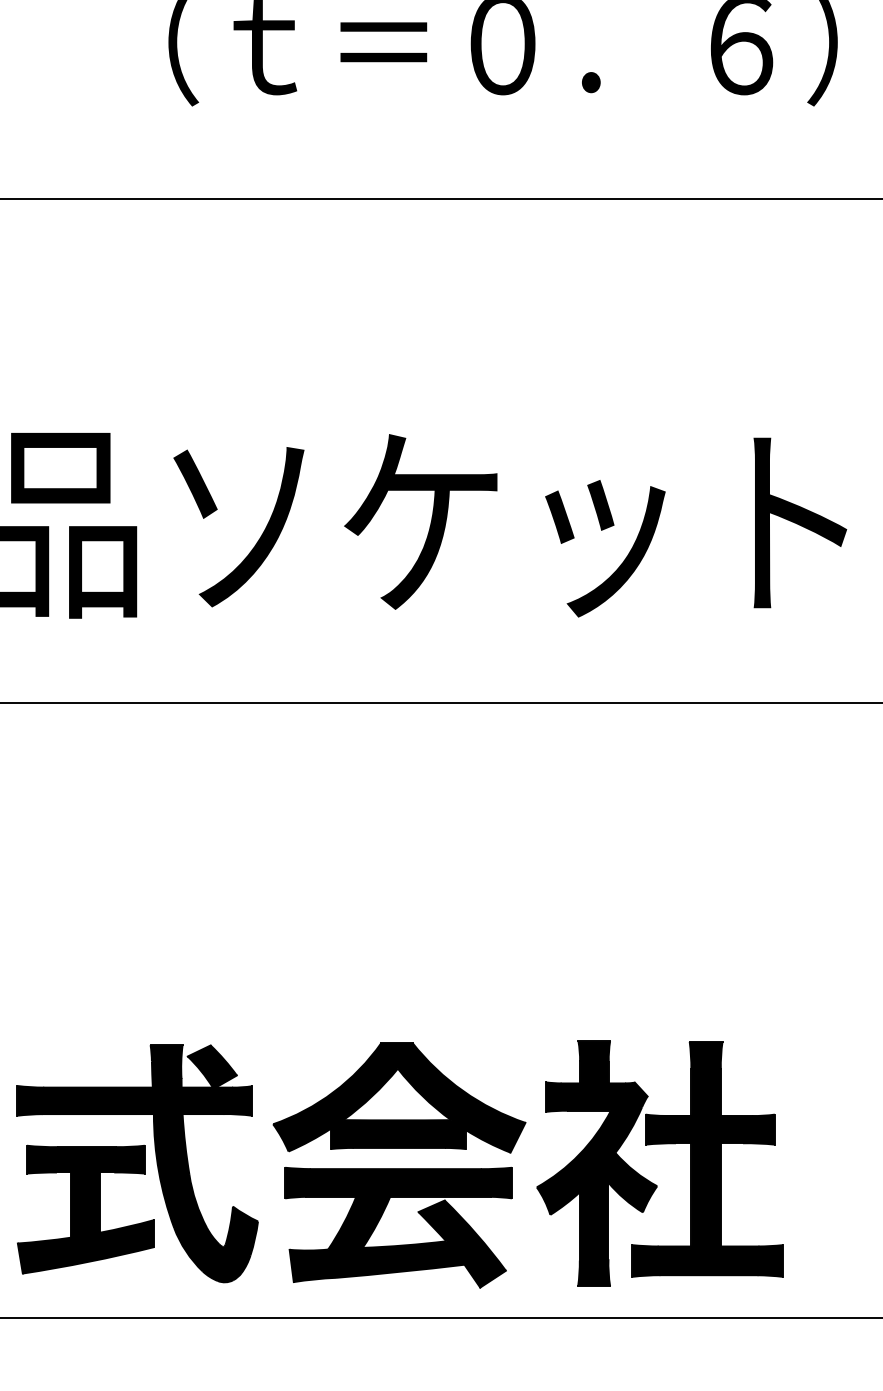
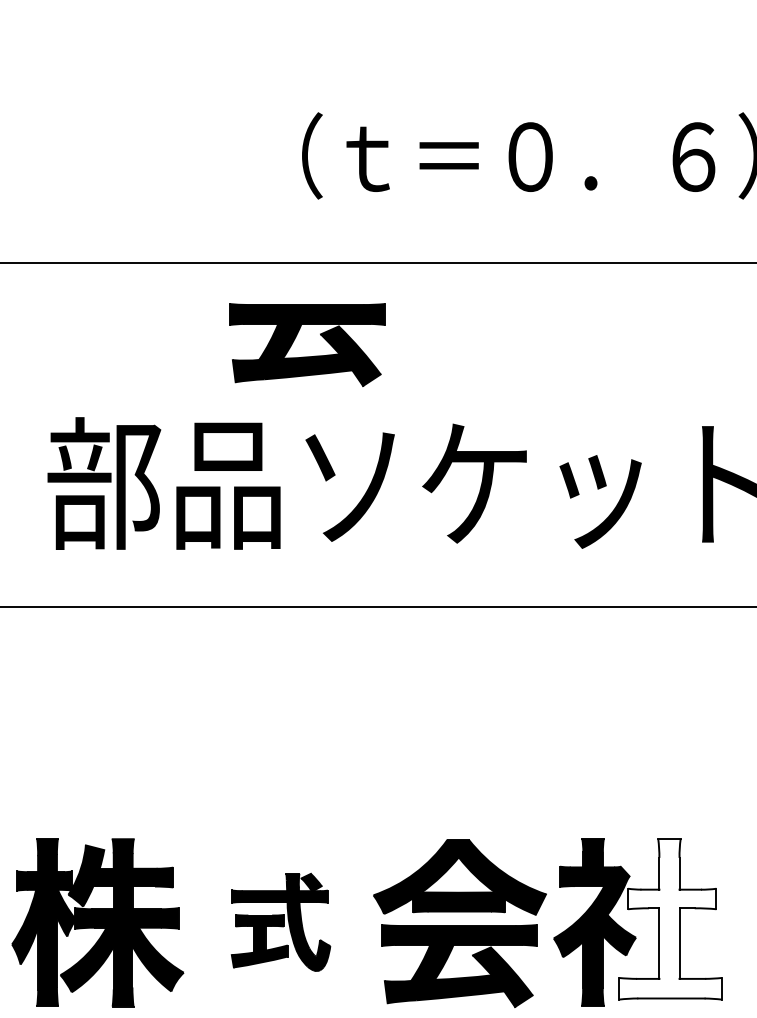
part: (176, 319) -> (307, 345), added
fill: (707, 1159) -> (670, 919), removed
part: (136, 1164) -> (280, 922), size x0.6

